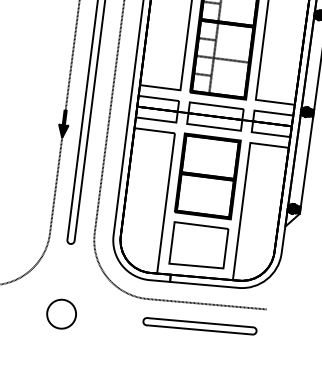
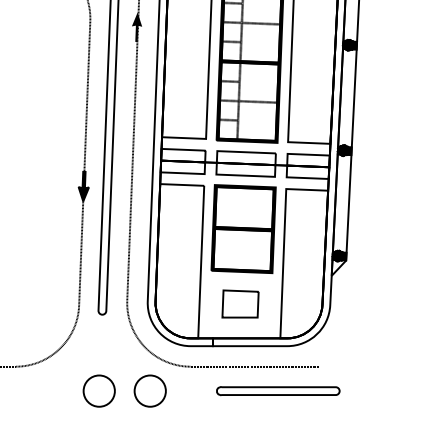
part: (198, 244) -> (240, 303), size x0.6
circle: (108, 317) -> (149, 390), added
part: (200, 326) -> (278, 391), moved

